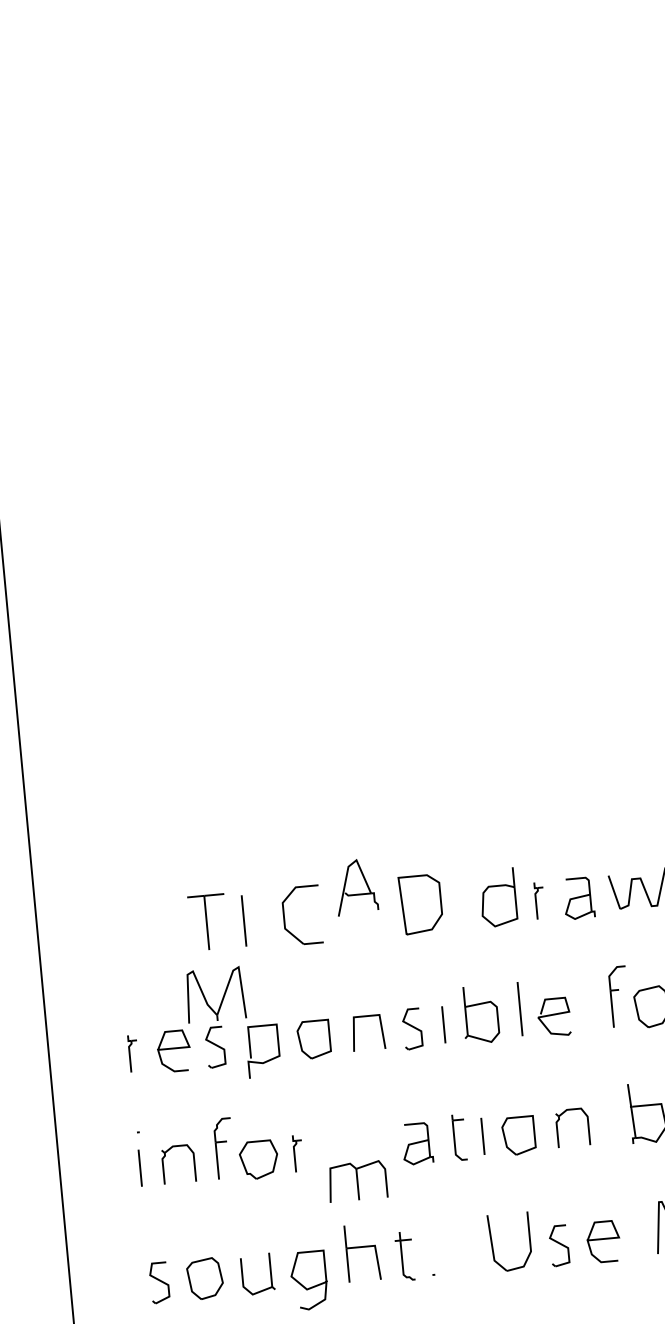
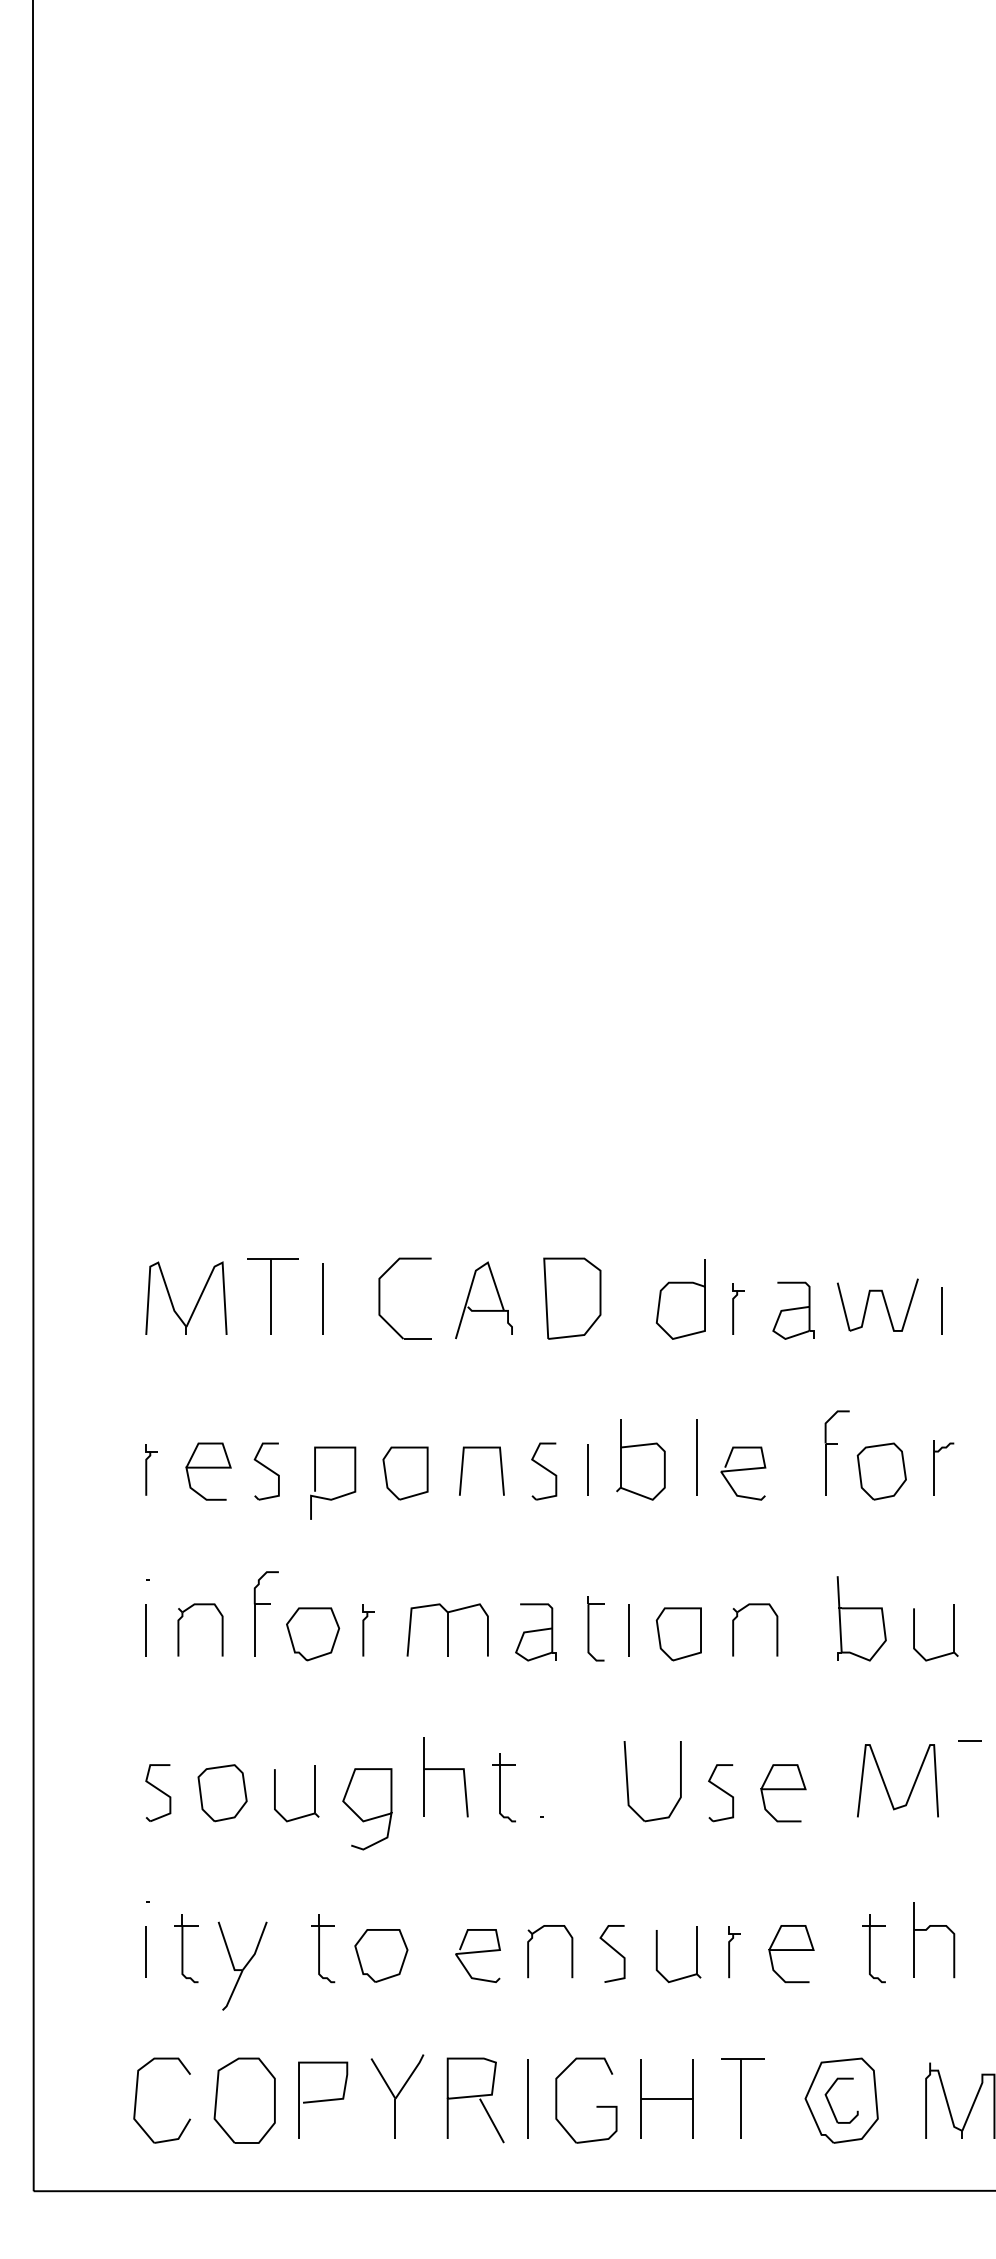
part: (355, 887) -> (483, 1300), moved
part: (222, 997) -> (196, 1302), moved
part: (357, 1181) -> (447, 1629), moved

